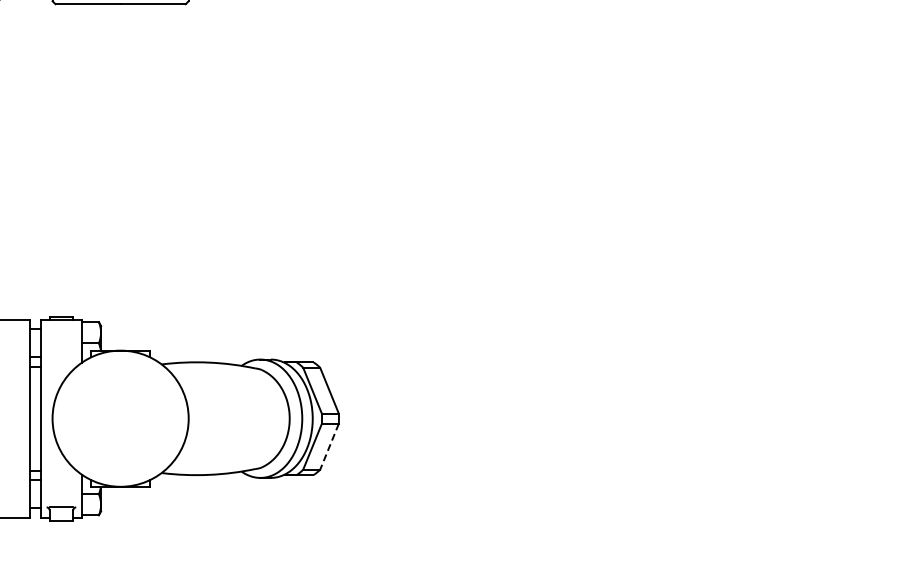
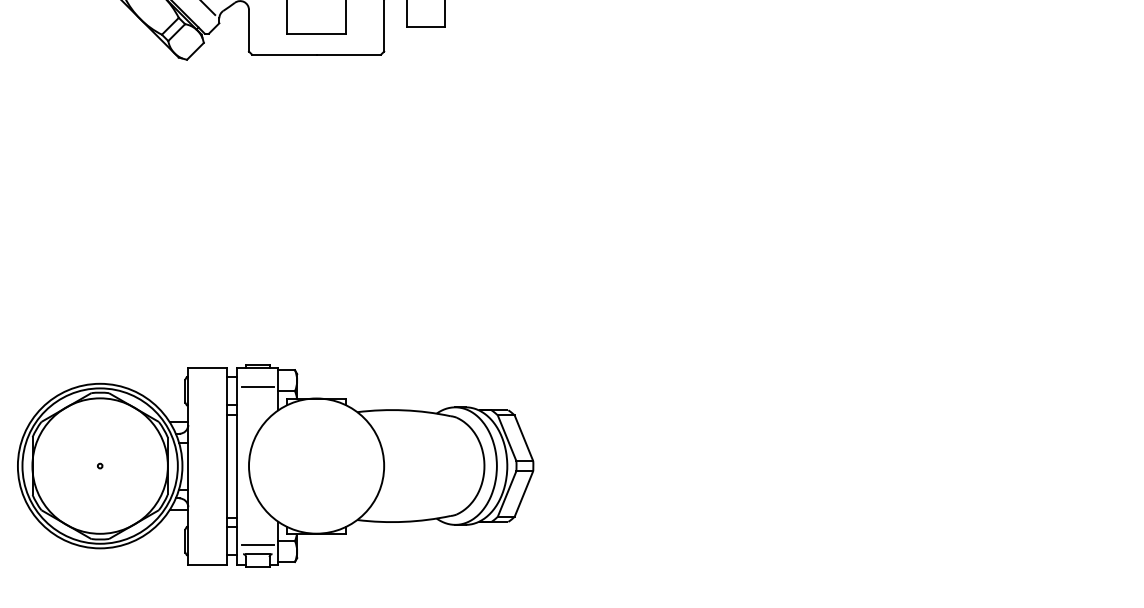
line: (61, 339) -> (257, 387), added
line: (329, 446) -> (523, 493), dashed -> solid
line: (61, 497) -> (257, 544), added

